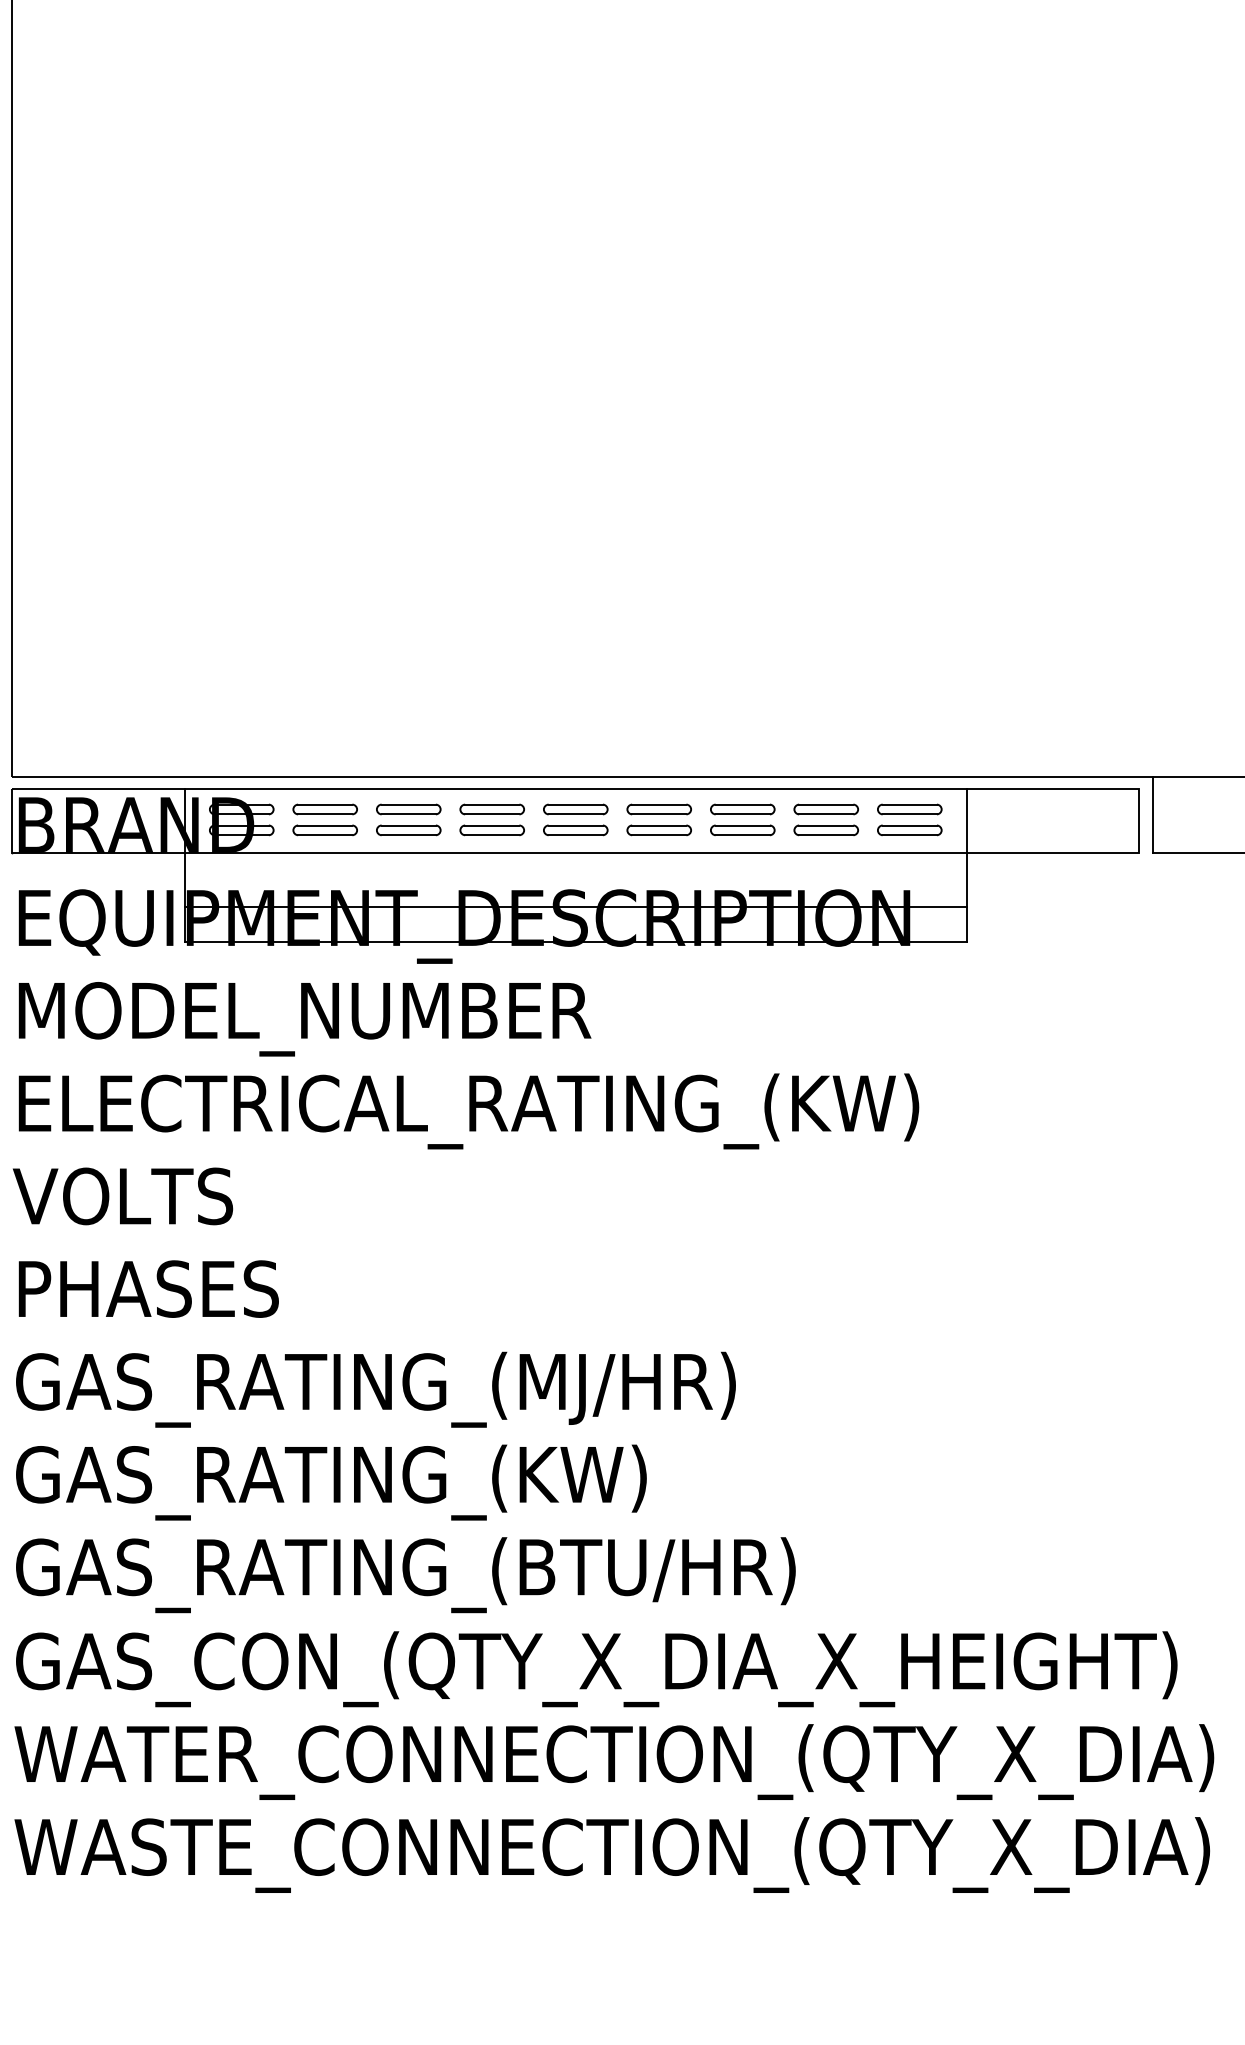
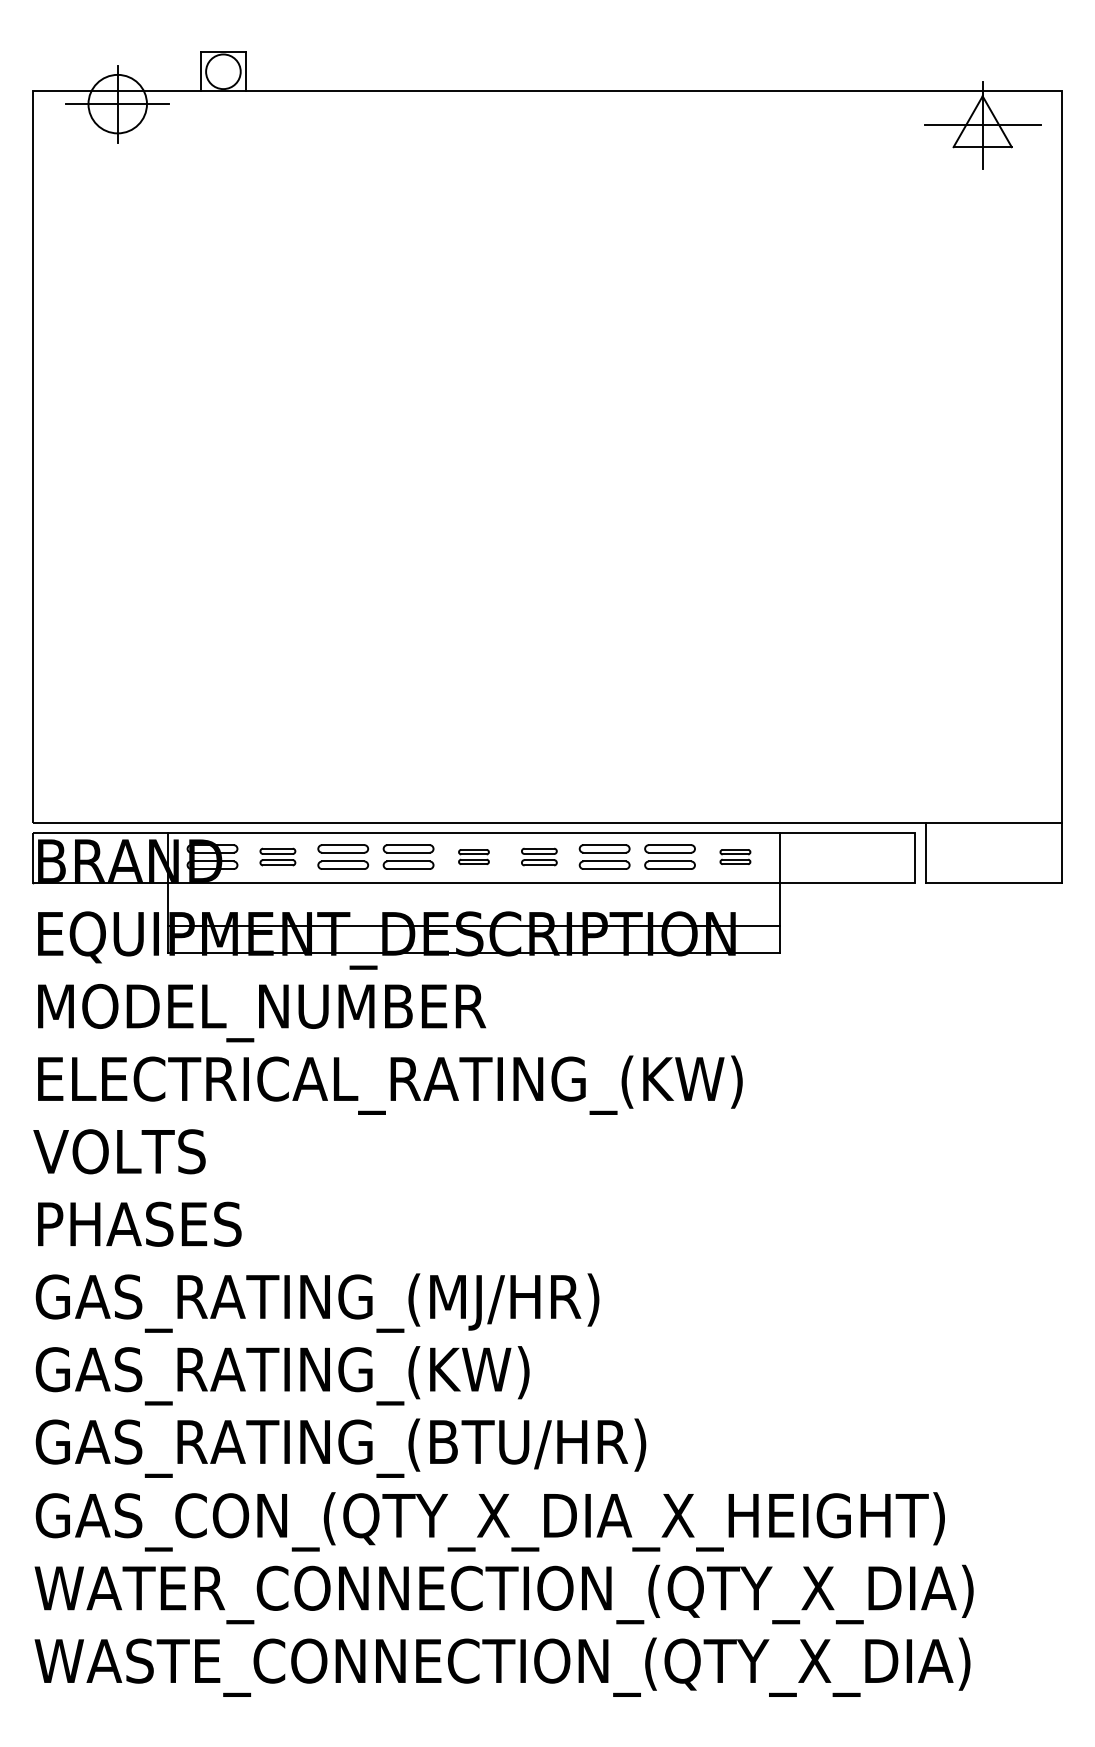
part: (324, 819) -> (277, 856), size x0.7
part: (575, 819) -> (473, 856), size x0.6
part: (659, 819) -> (539, 856), size x0.7
part: (909, 819) -> (735, 856), size x0.6

